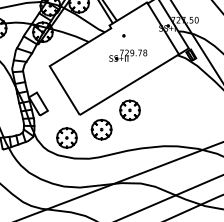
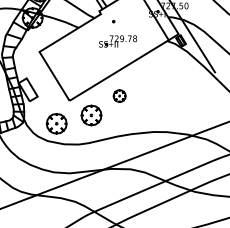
part: (129, 109) -> (119, 95), size x0.6

